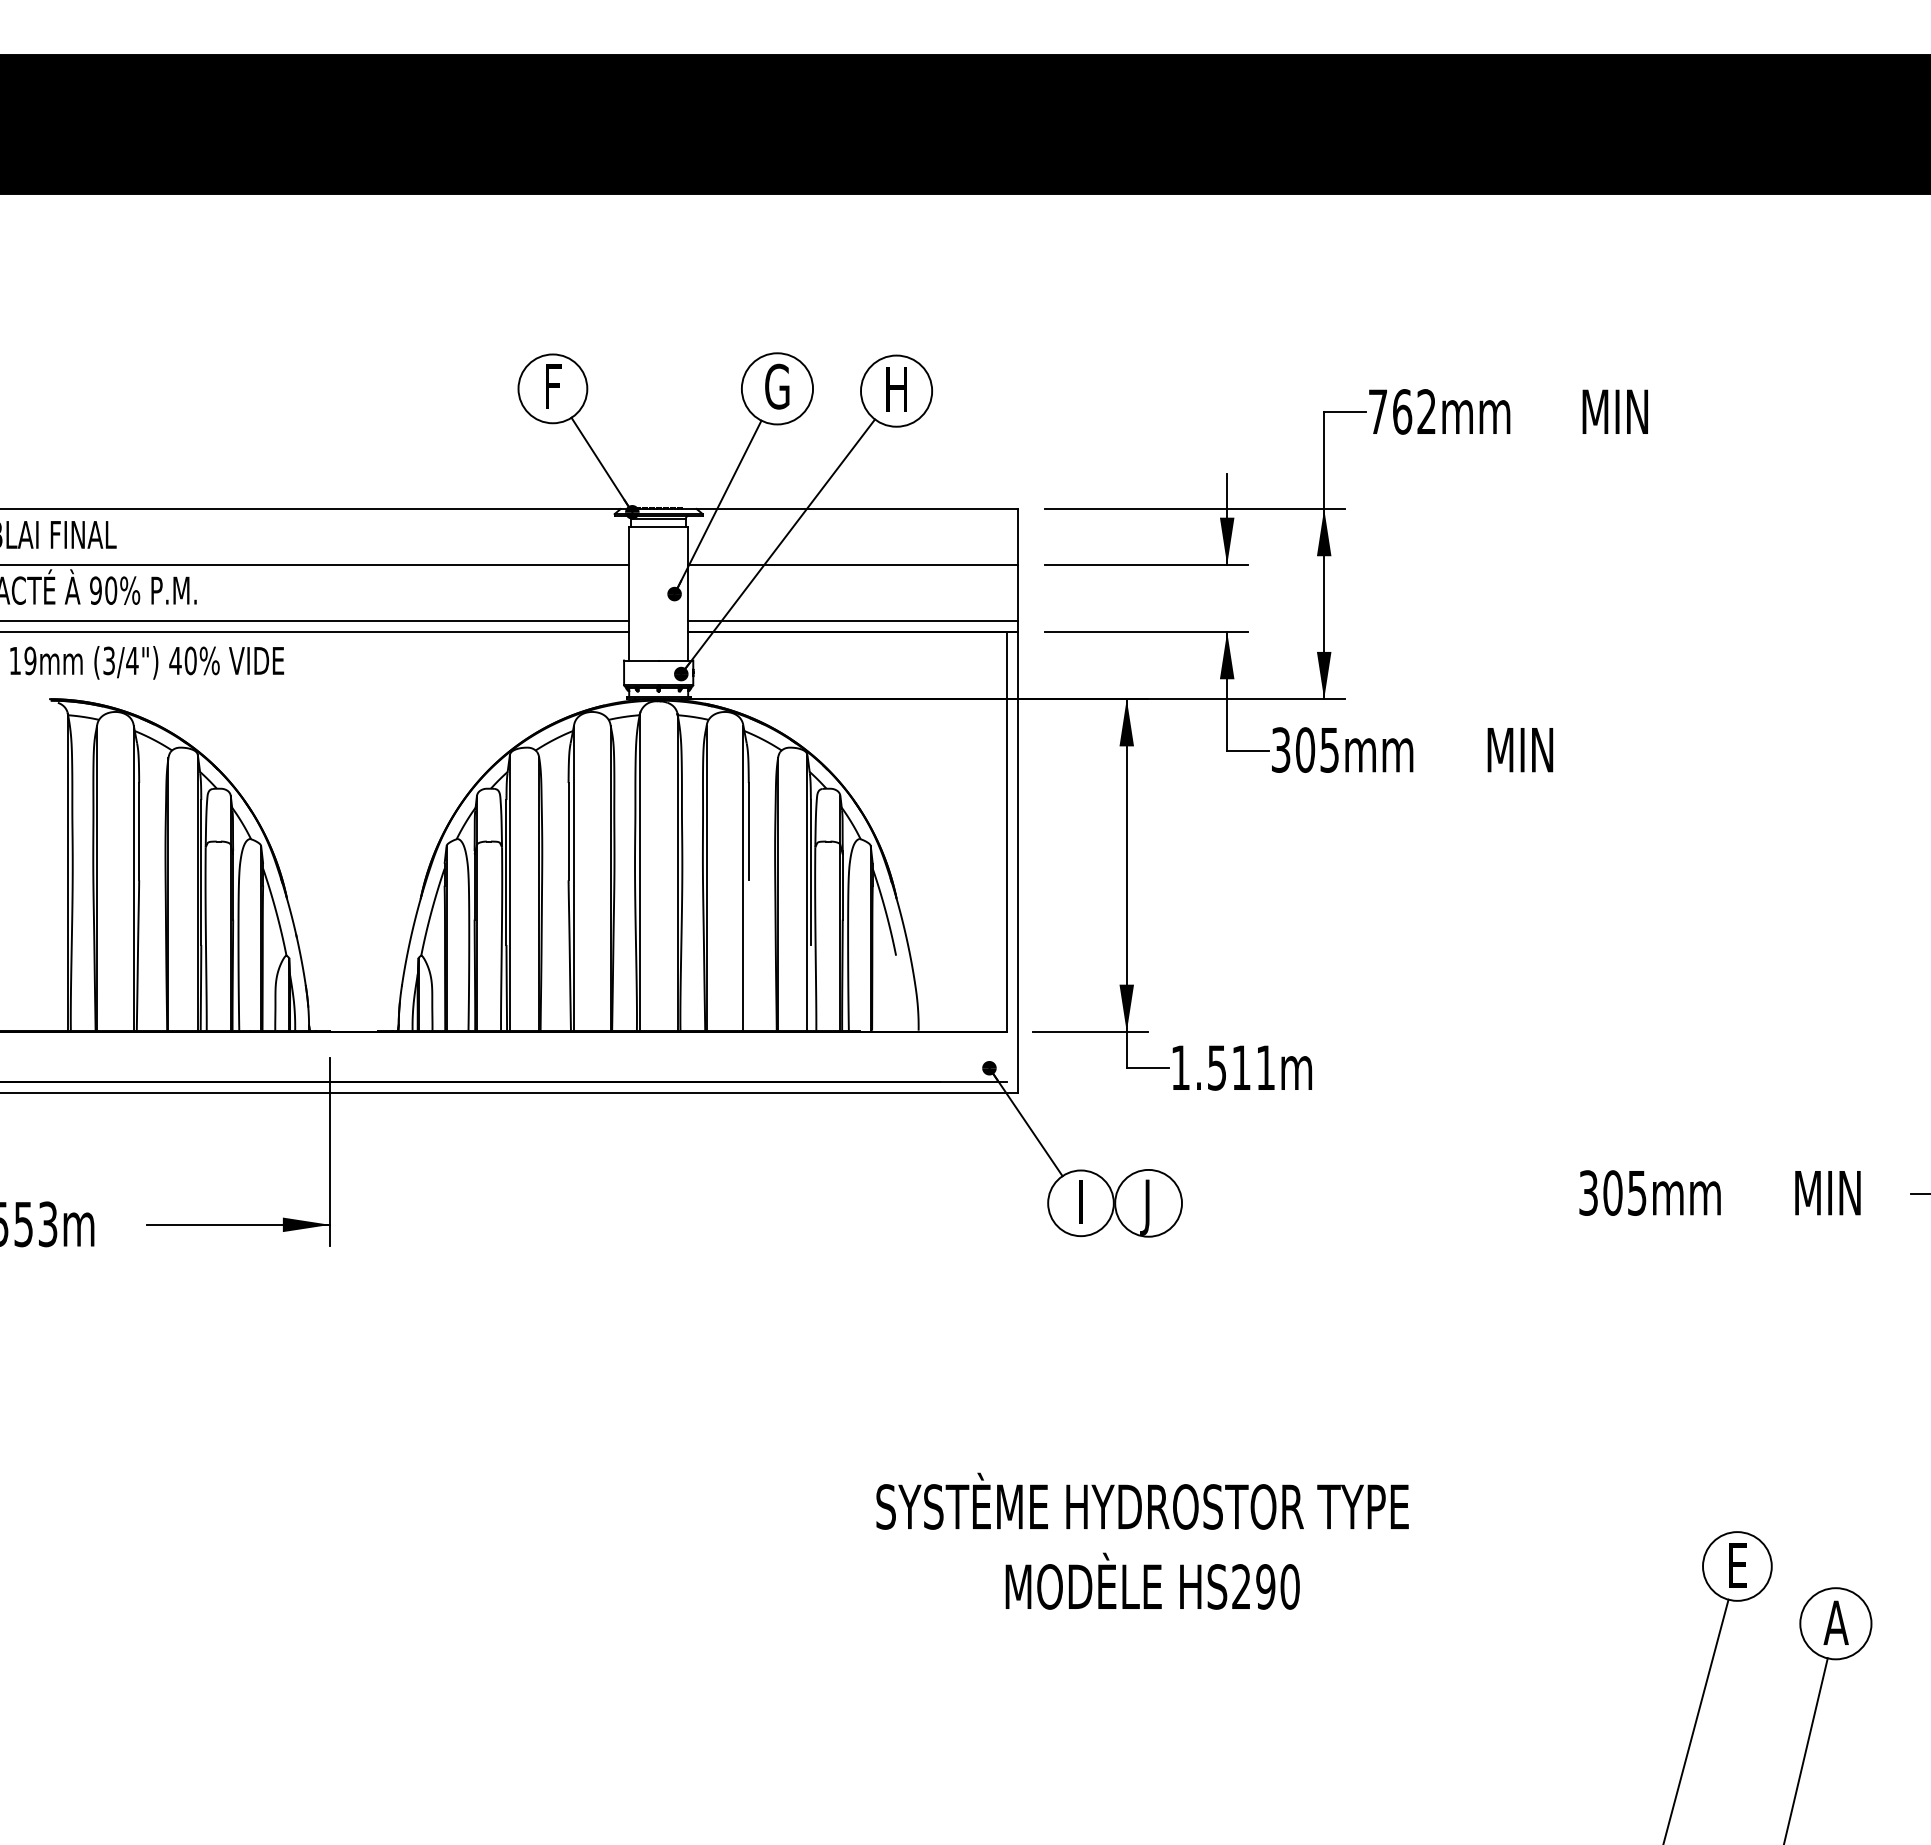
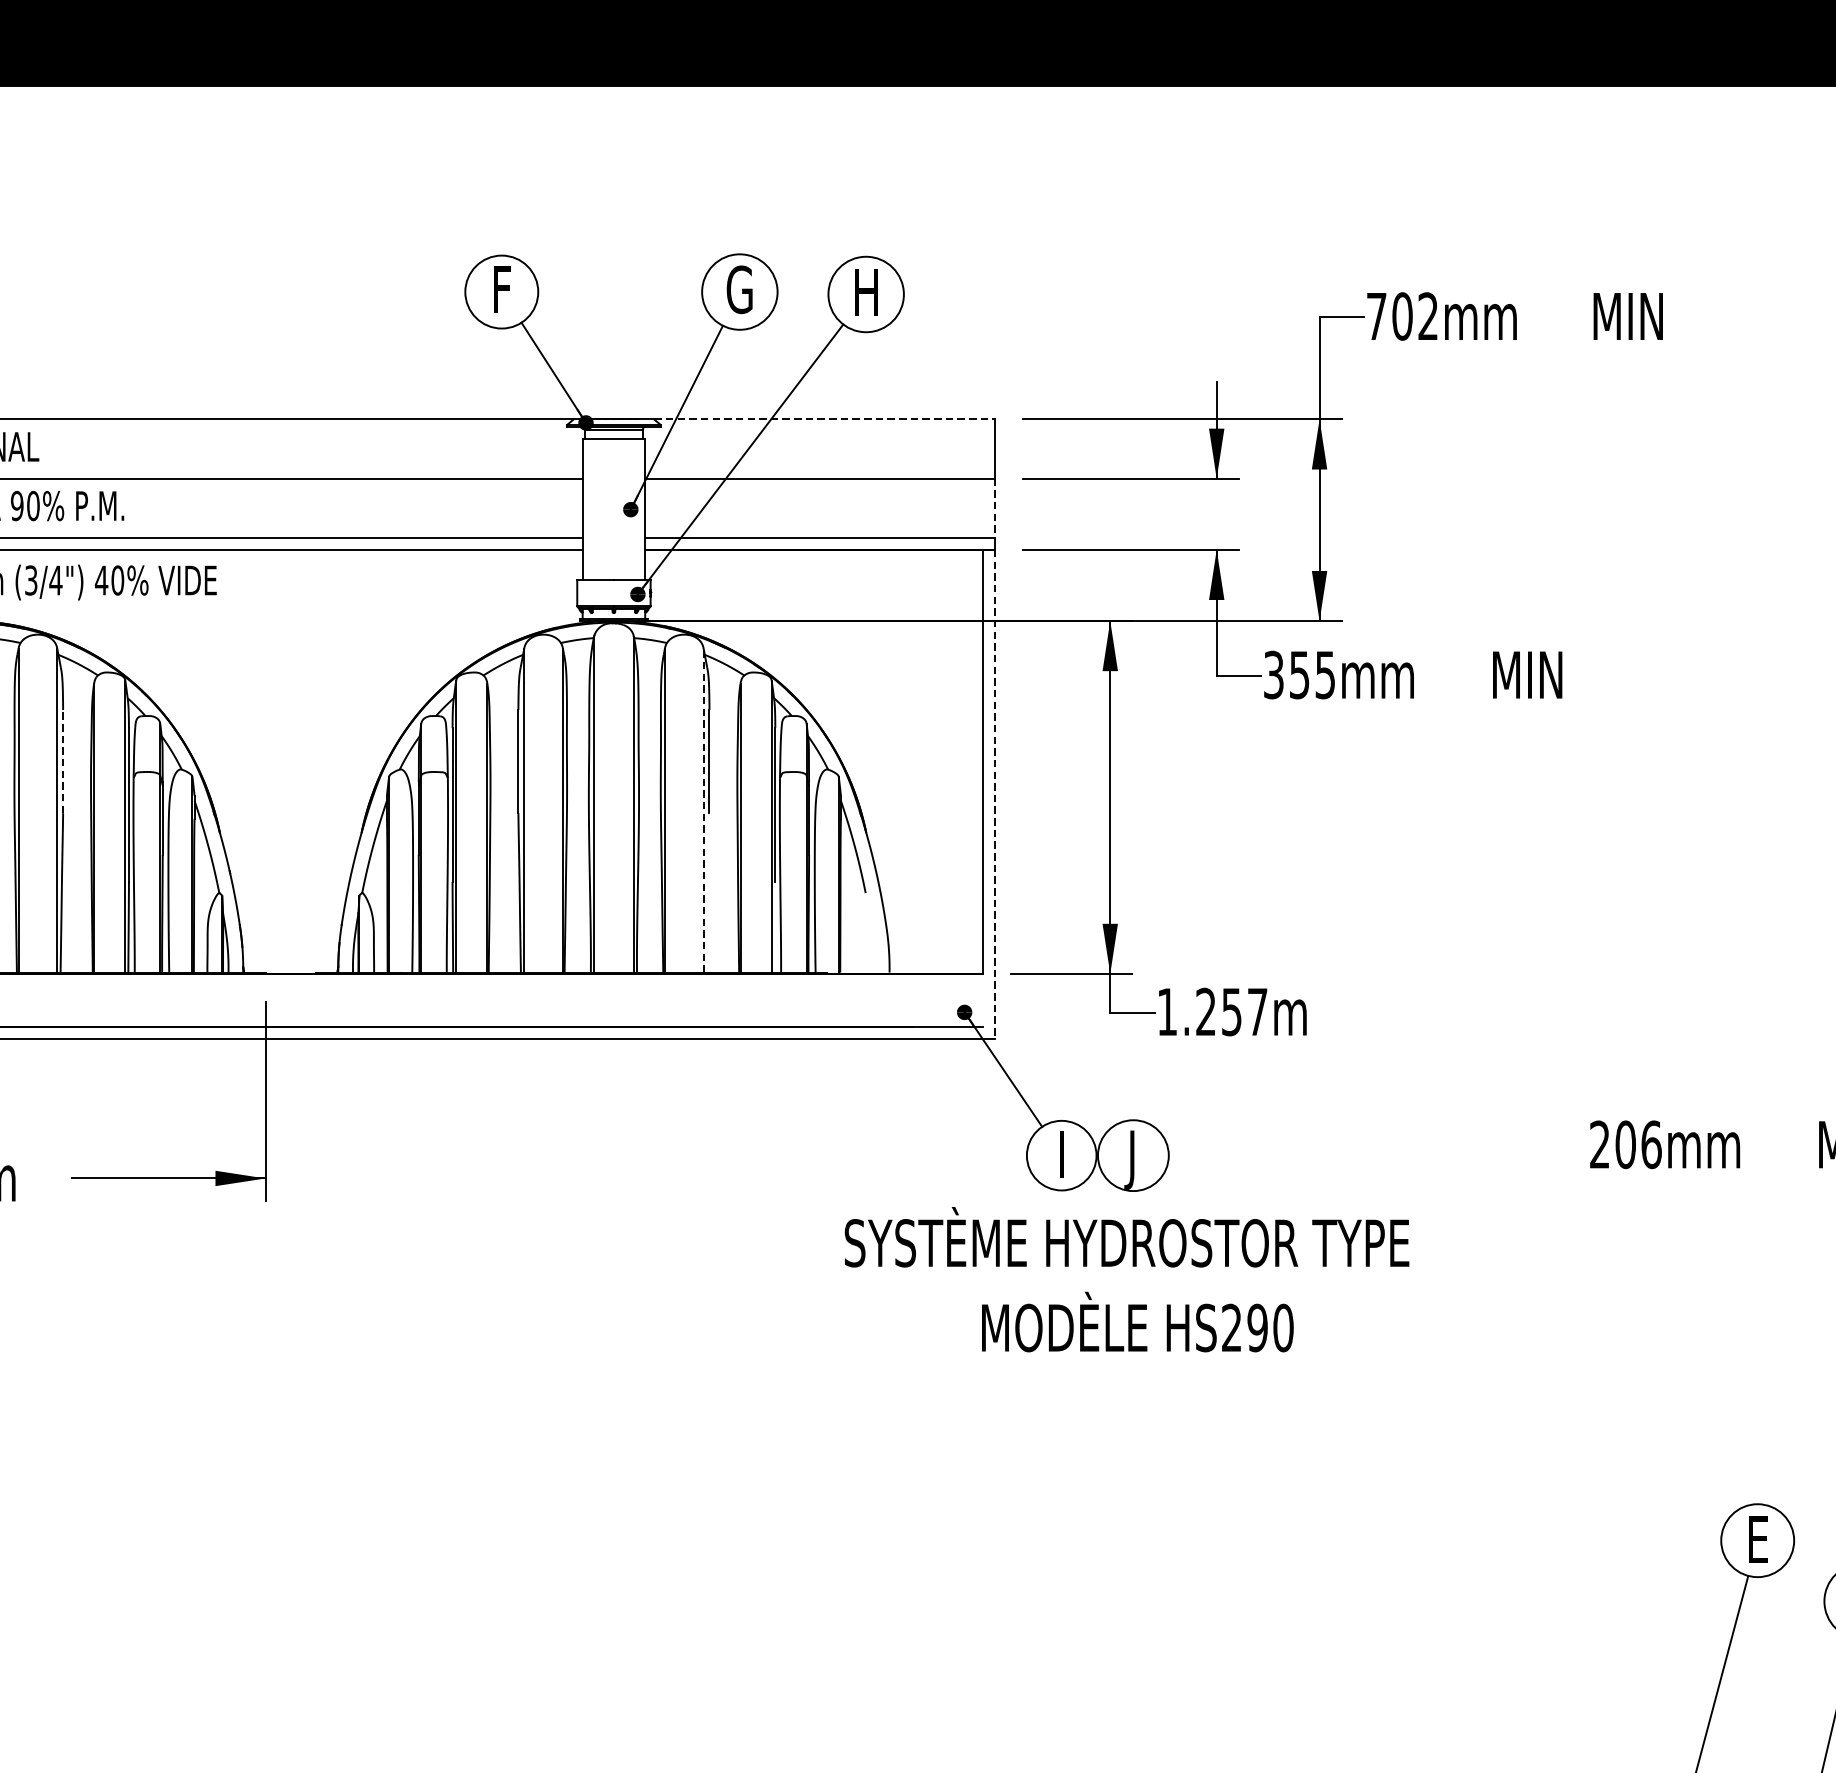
text: (1402, 411) -> (1402, 316), 762mm -> 702mm
line: (857, 509) -> (824, 419), solid -> dashed
line: (1018, 592) -> (995, 507), solid -> dashed
text: (1305, 749) -> (1299, 674), 305mm -> 355mm
line: (139, 831) -> (63, 761), solid -> dashed
line: (1018, 862) -> (995, 794), solid -> dashed
line: (743, 878) -> (703, 811), solid -> dashed
text: (1240, 1067) -> (1230, 1011), 1.511m -> 1.257m
text: (1613, 1192) -> (1626, 1144), 305mm -> 206mm
text: (1142, 1540) -> (1126, 1278), moved

